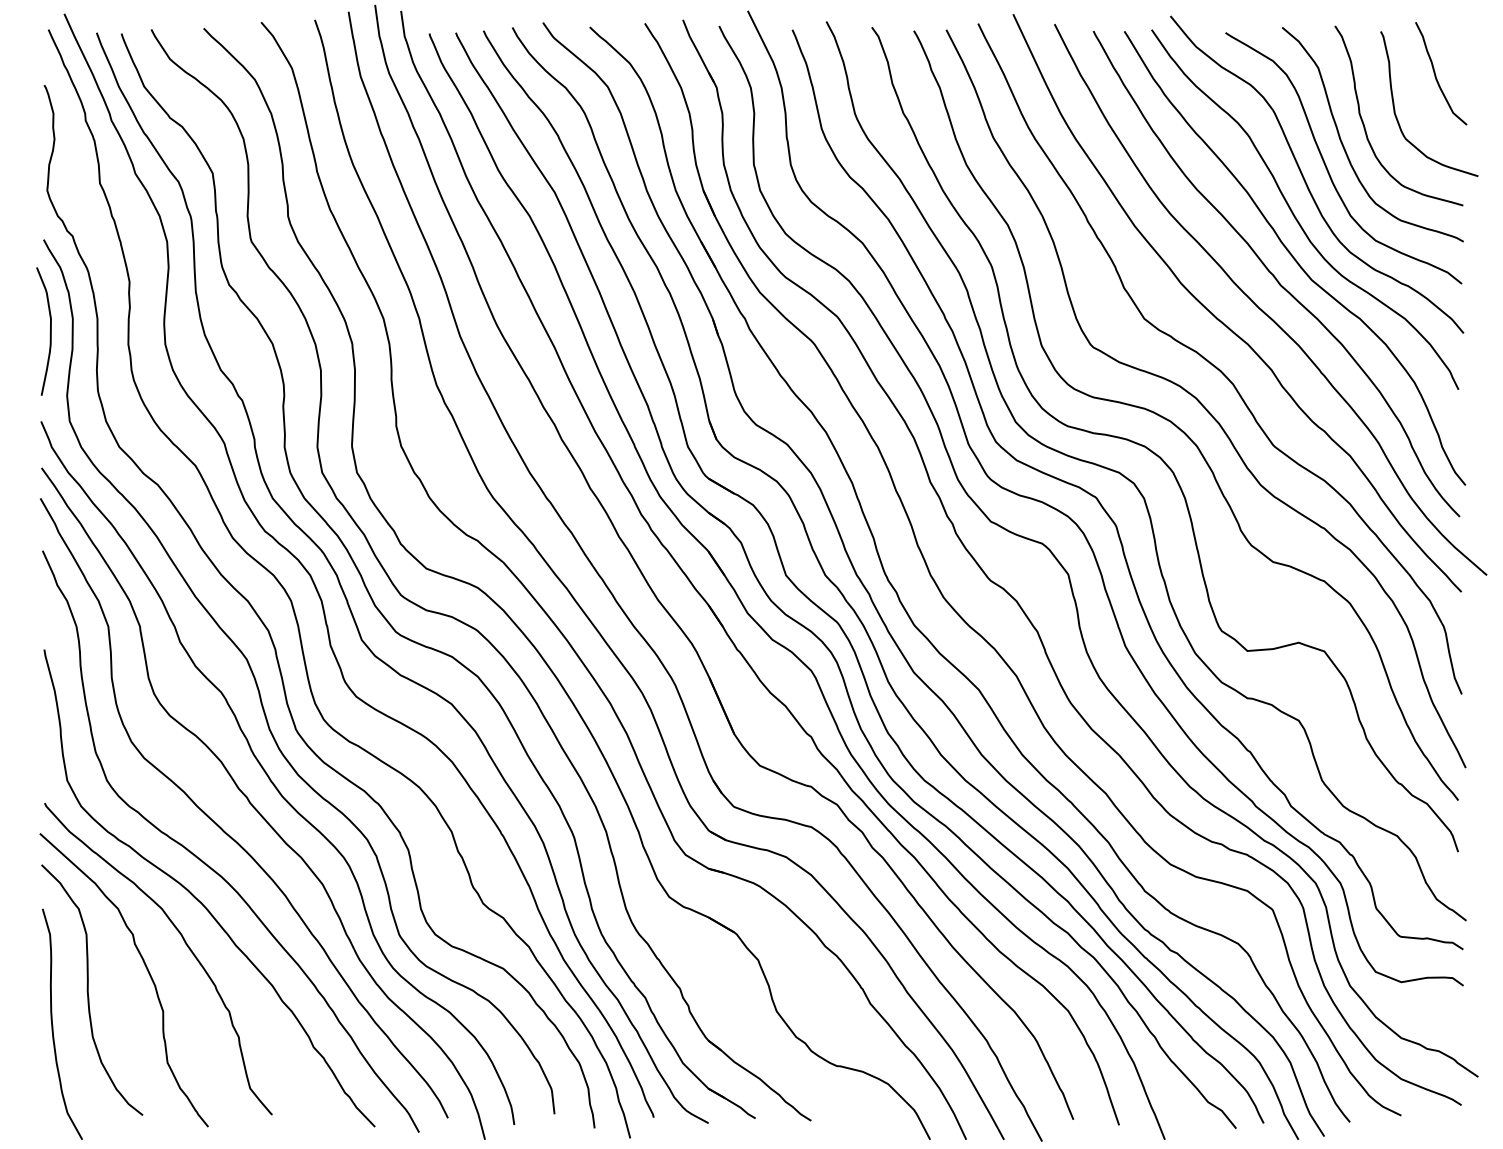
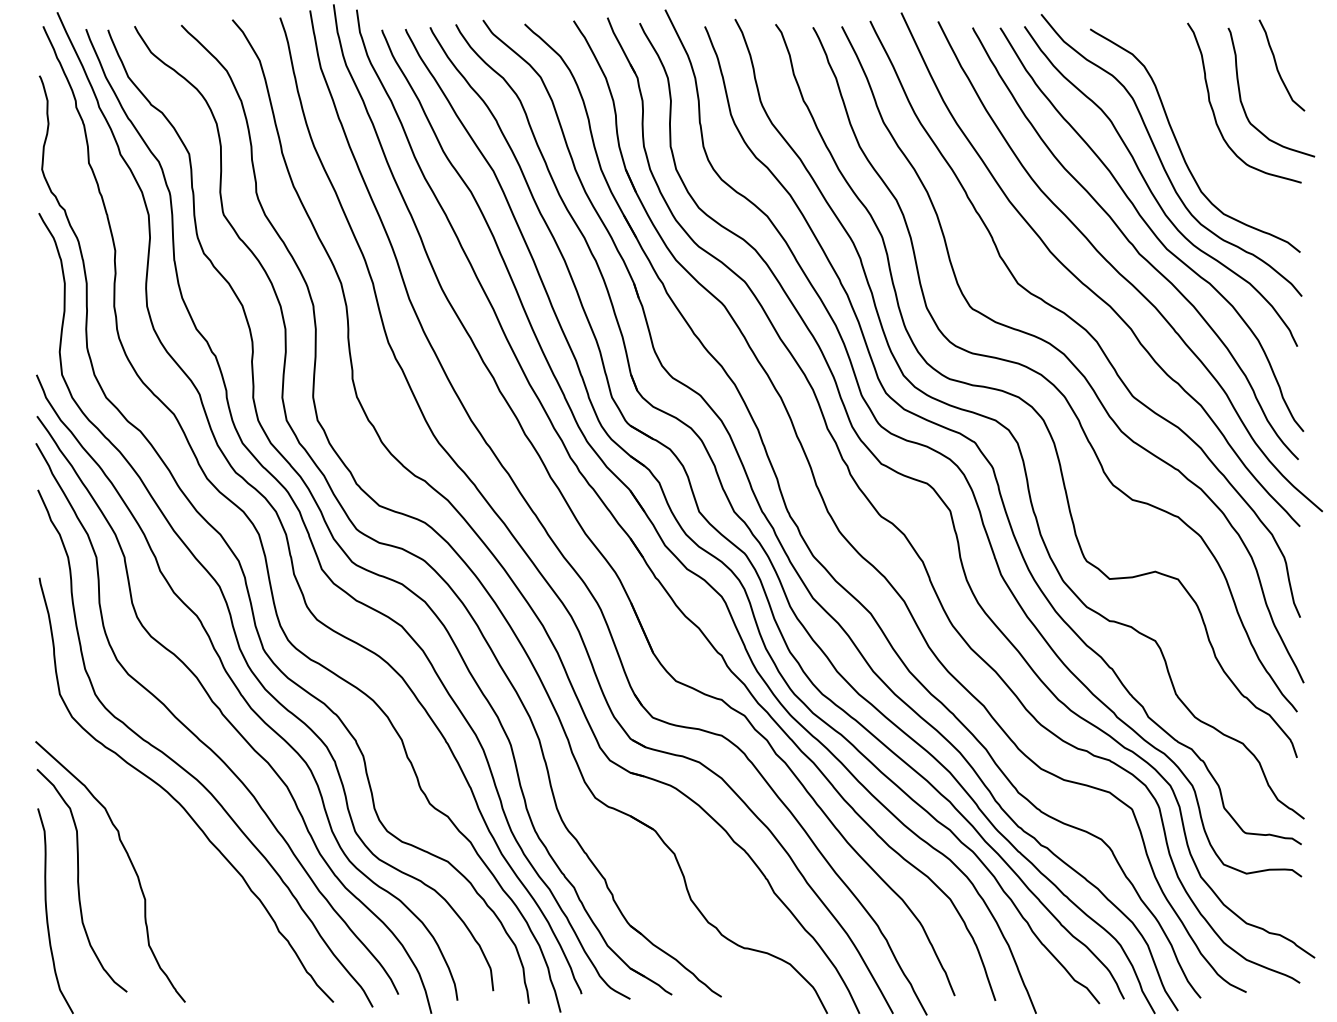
curve: (1345, 148) -> (1196, 132), removed
curve: (49, 334) -> (44, 297), removed
curve: (185, 944) -> (165, 840), removed

